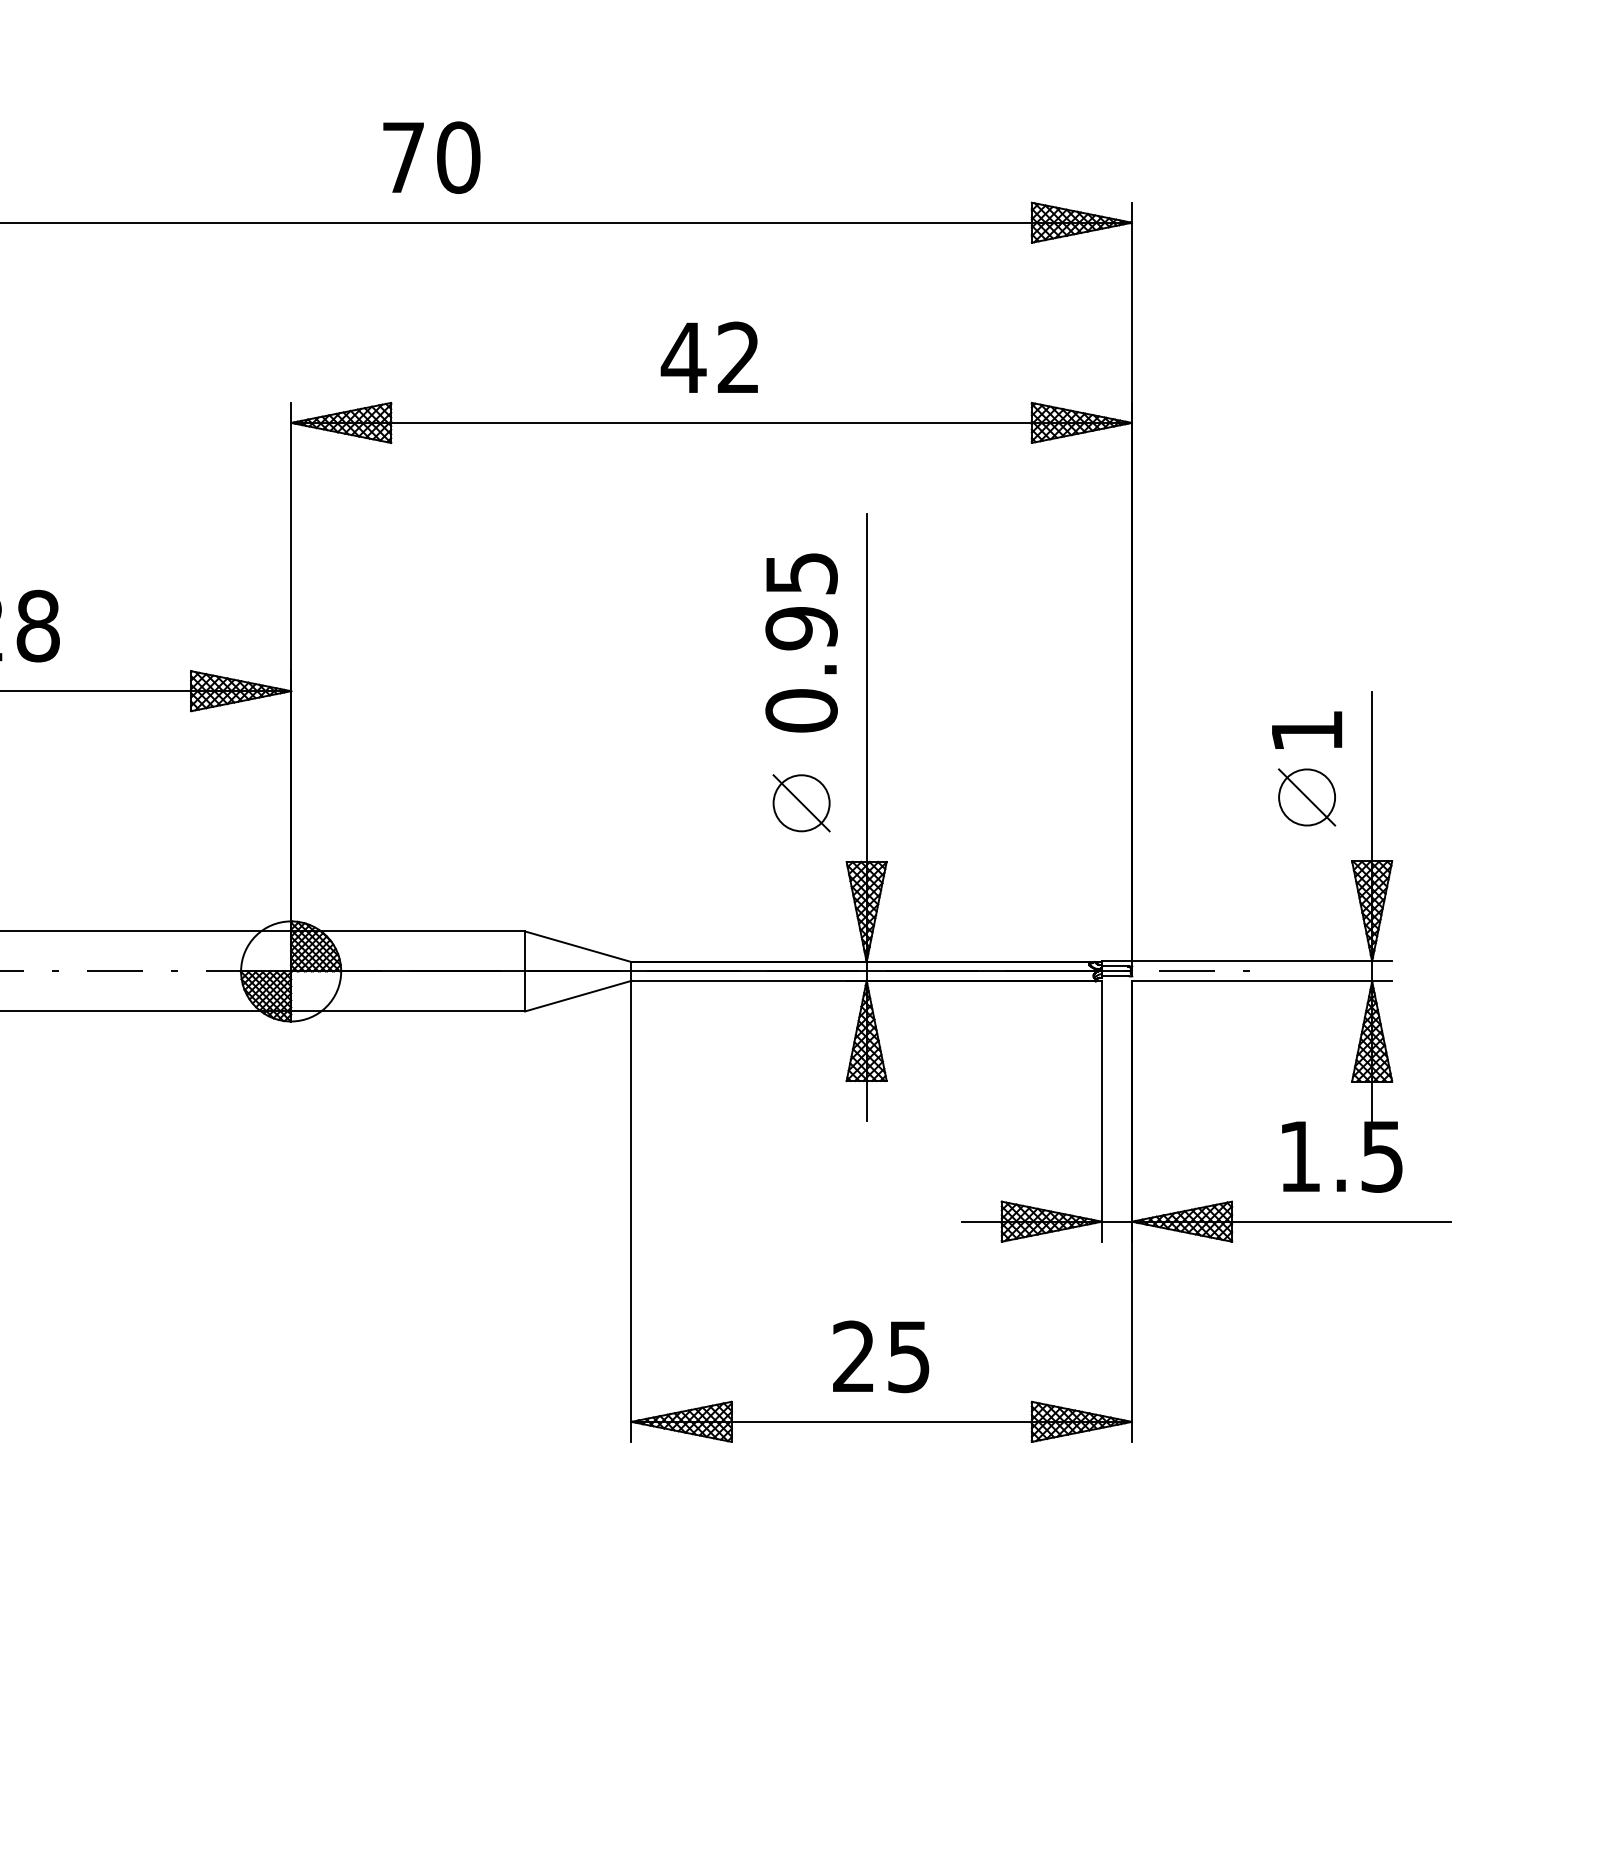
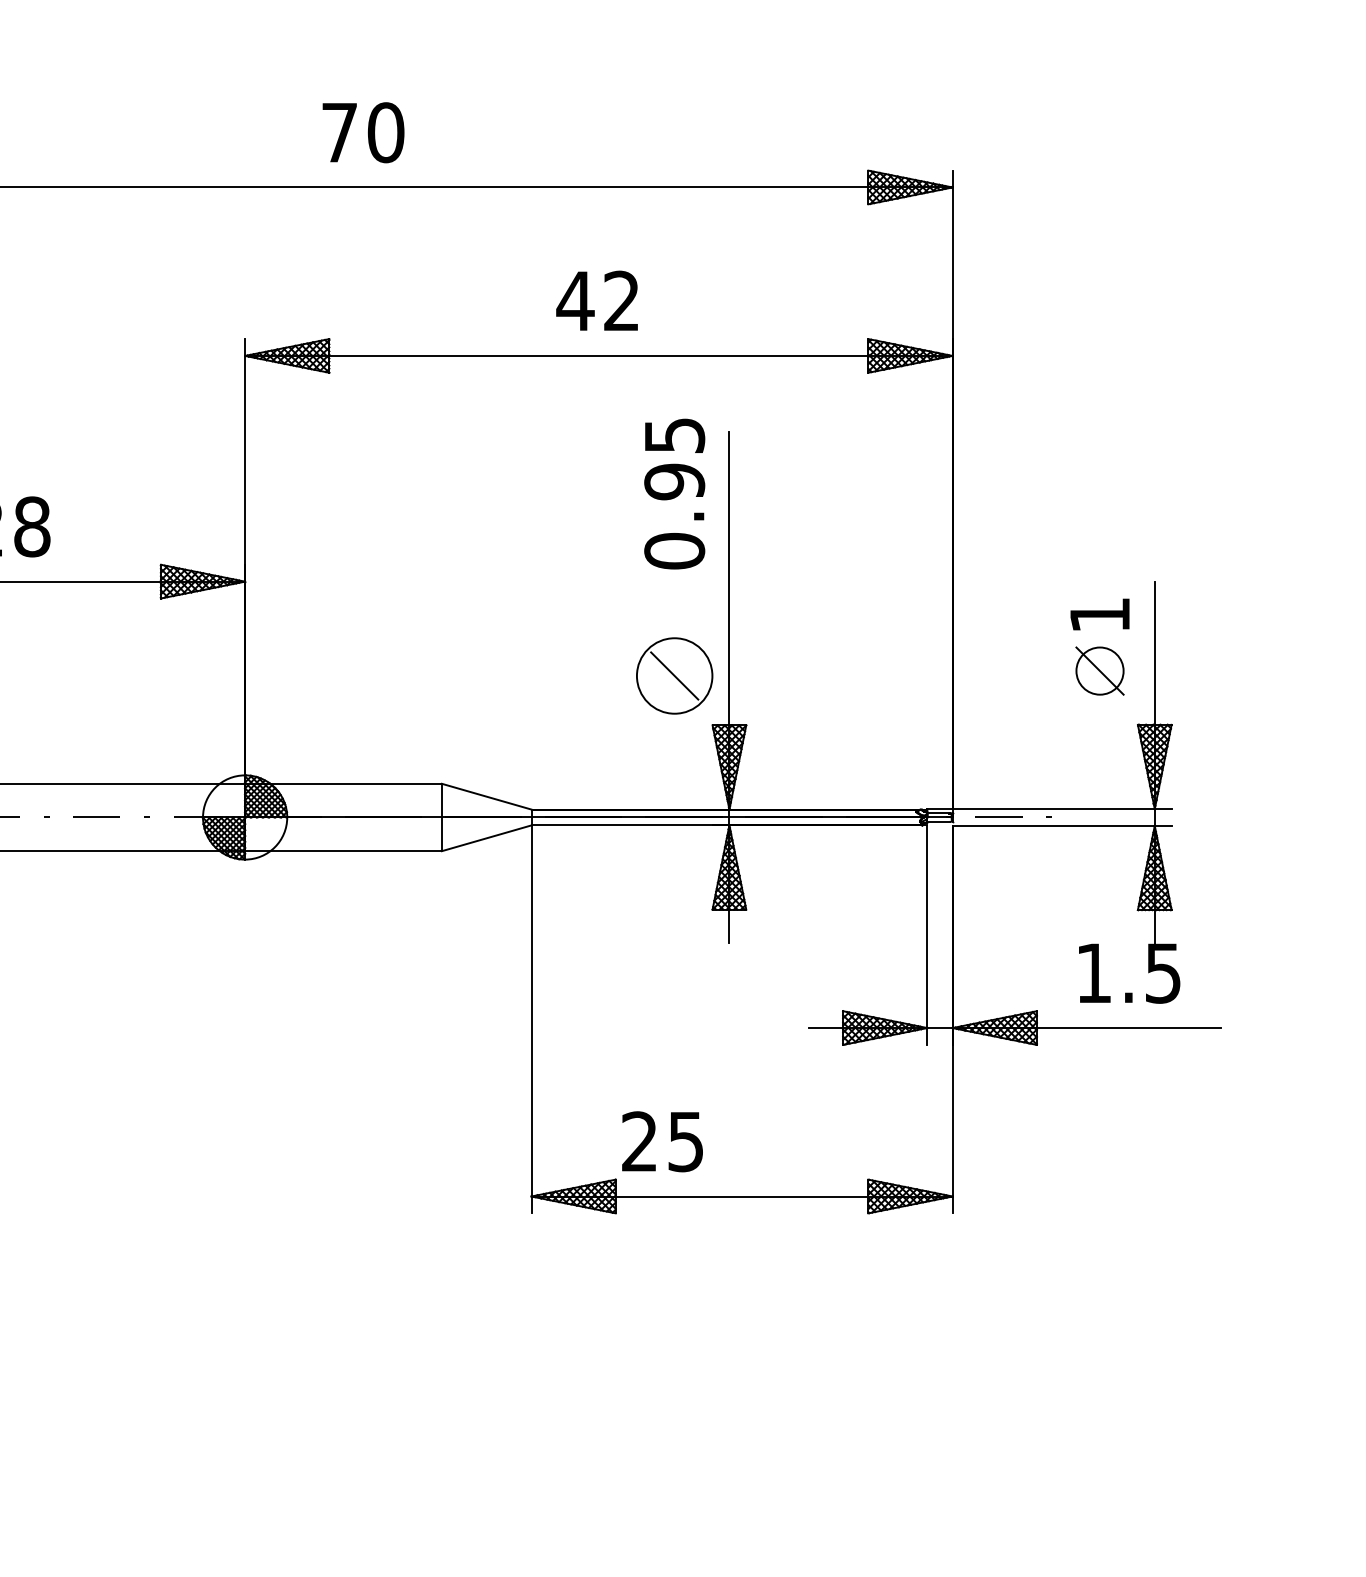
text: (801, 642) -> (674, 493), moved
circle: (801, 802) -> (674, 675), size x1.6
text: (881, 1356) -> (662, 1141), moved

